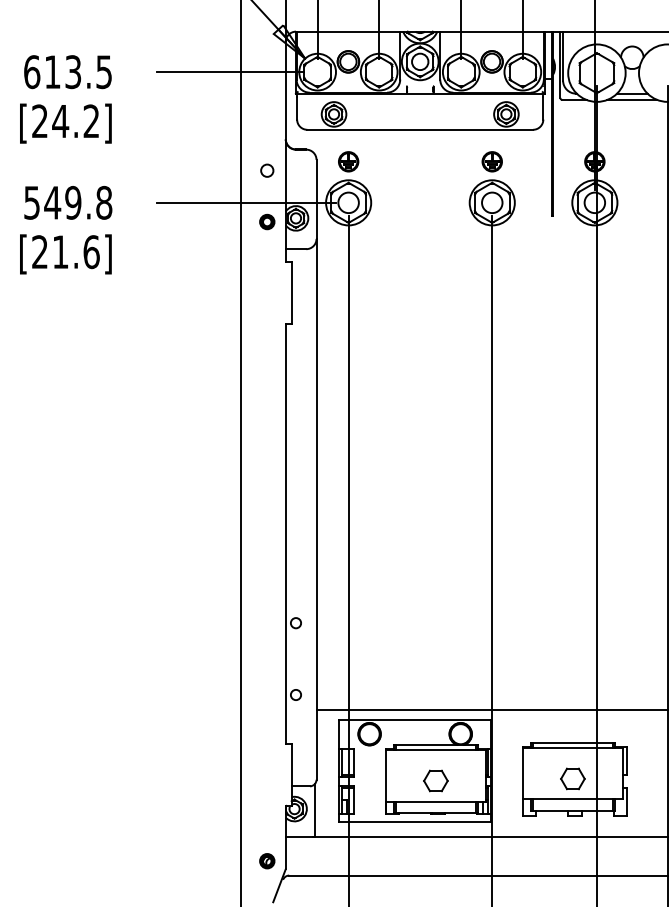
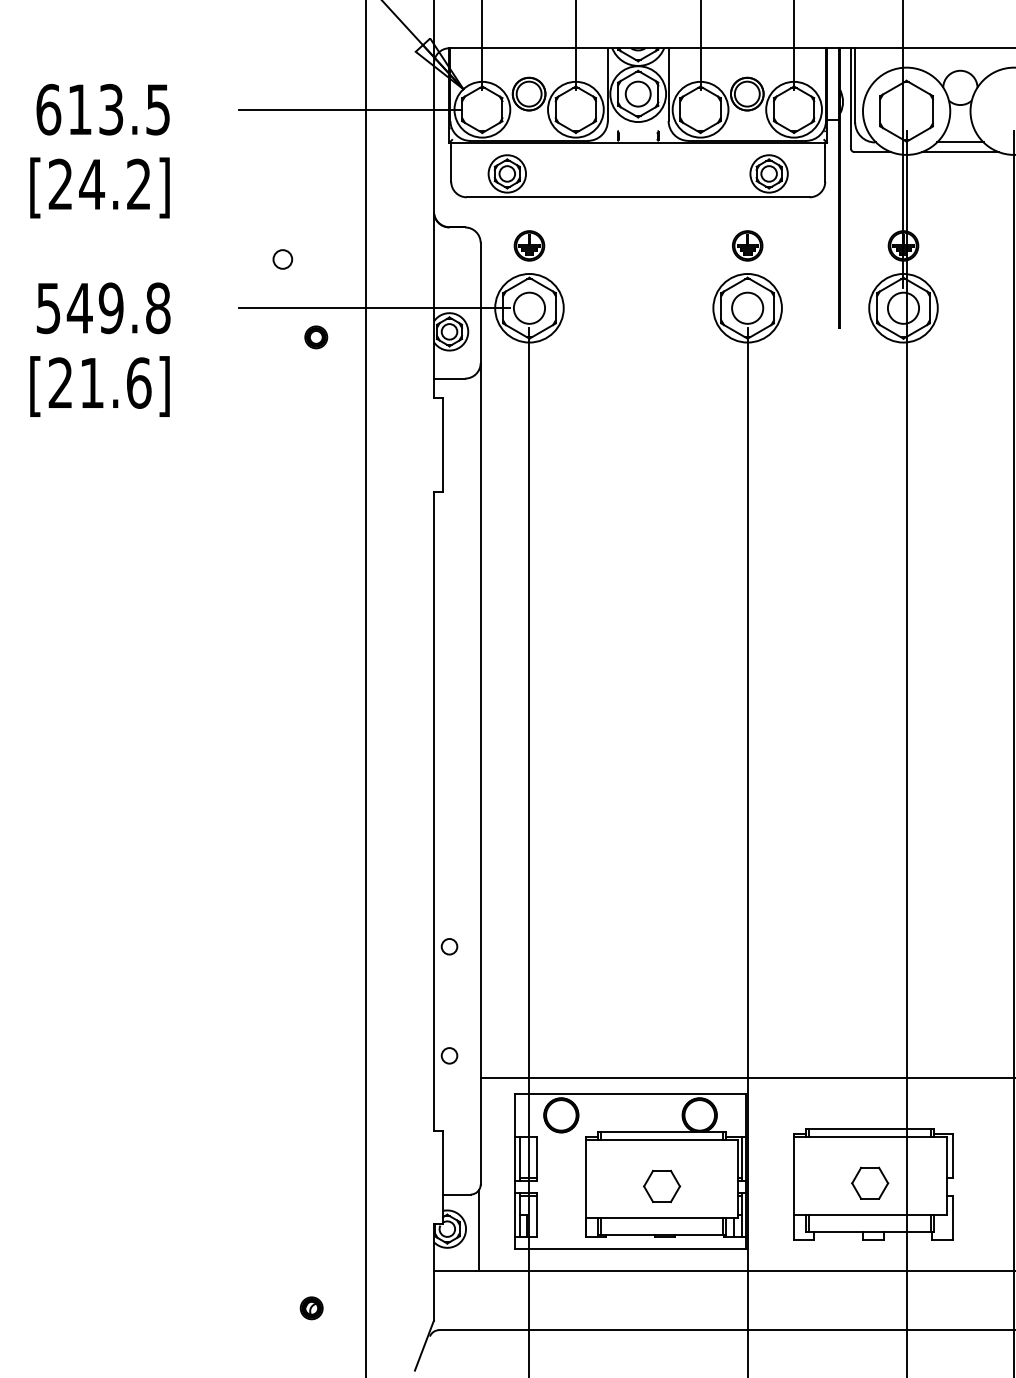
circle: (267, 170) -> (283, 259), moved
part: (267, 221) -> (316, 336), moved
part: (267, 861) -> (312, 1308), moved

